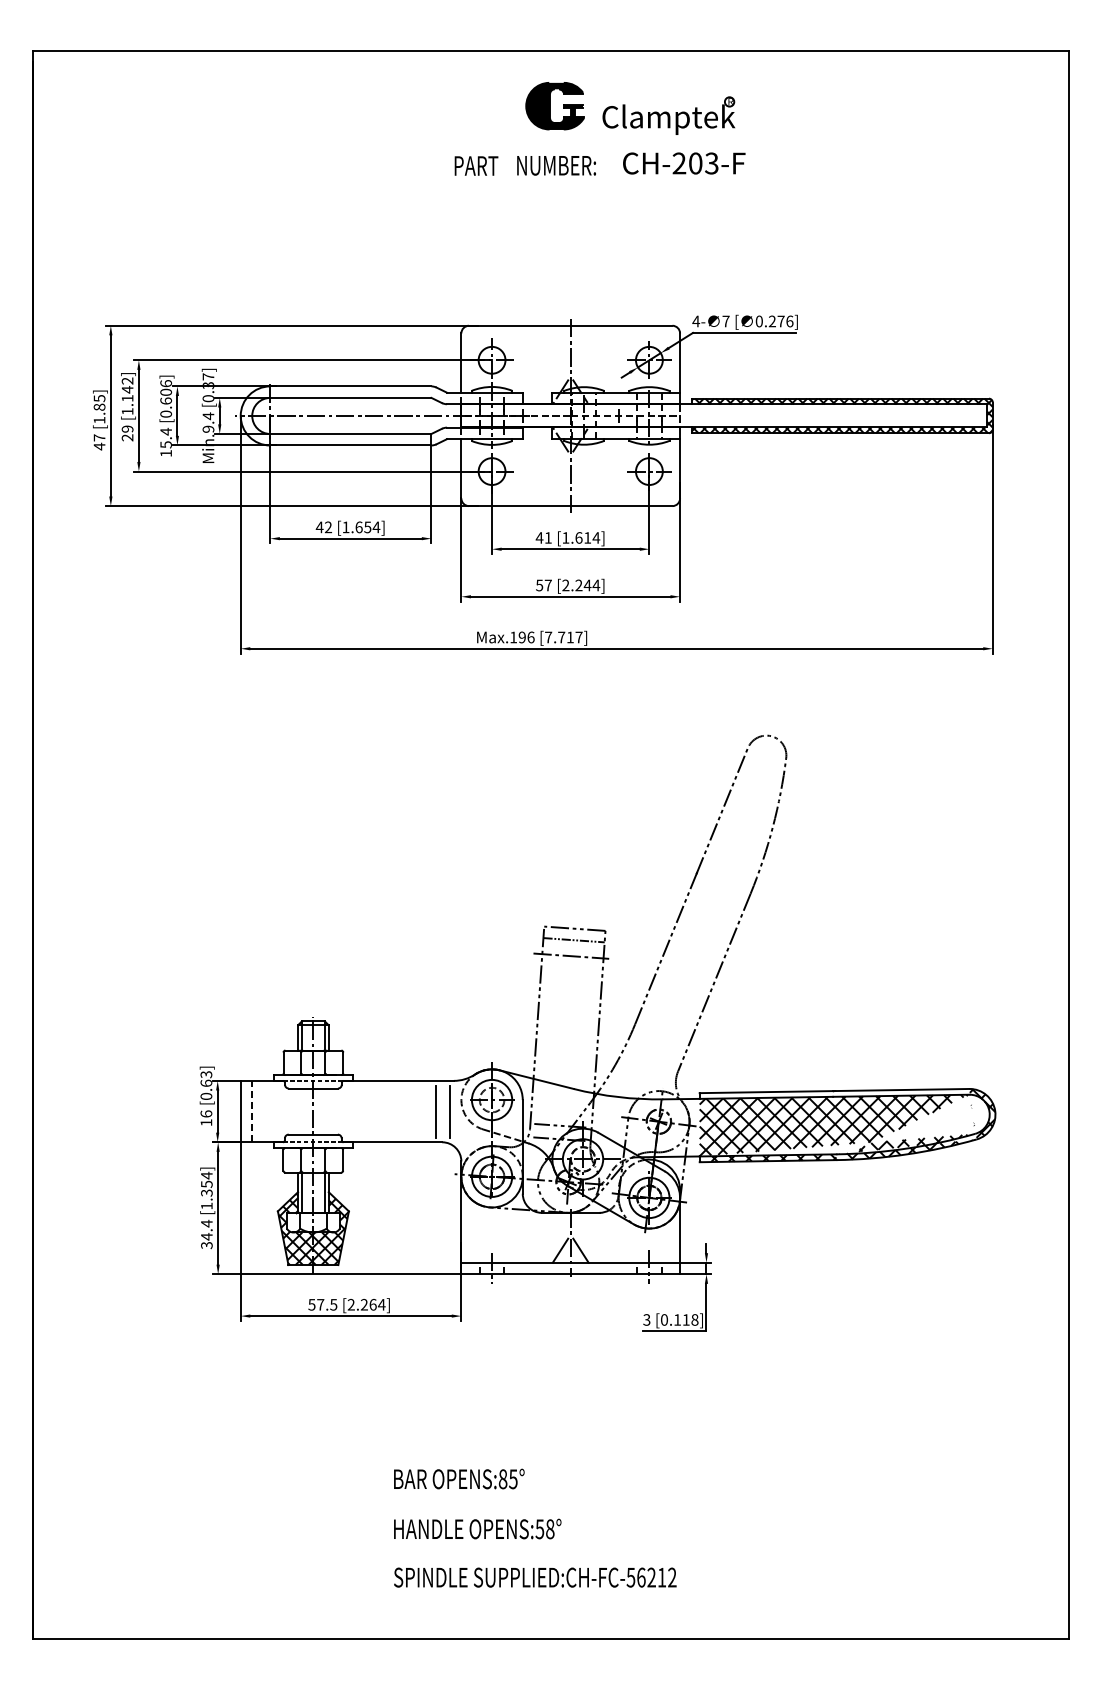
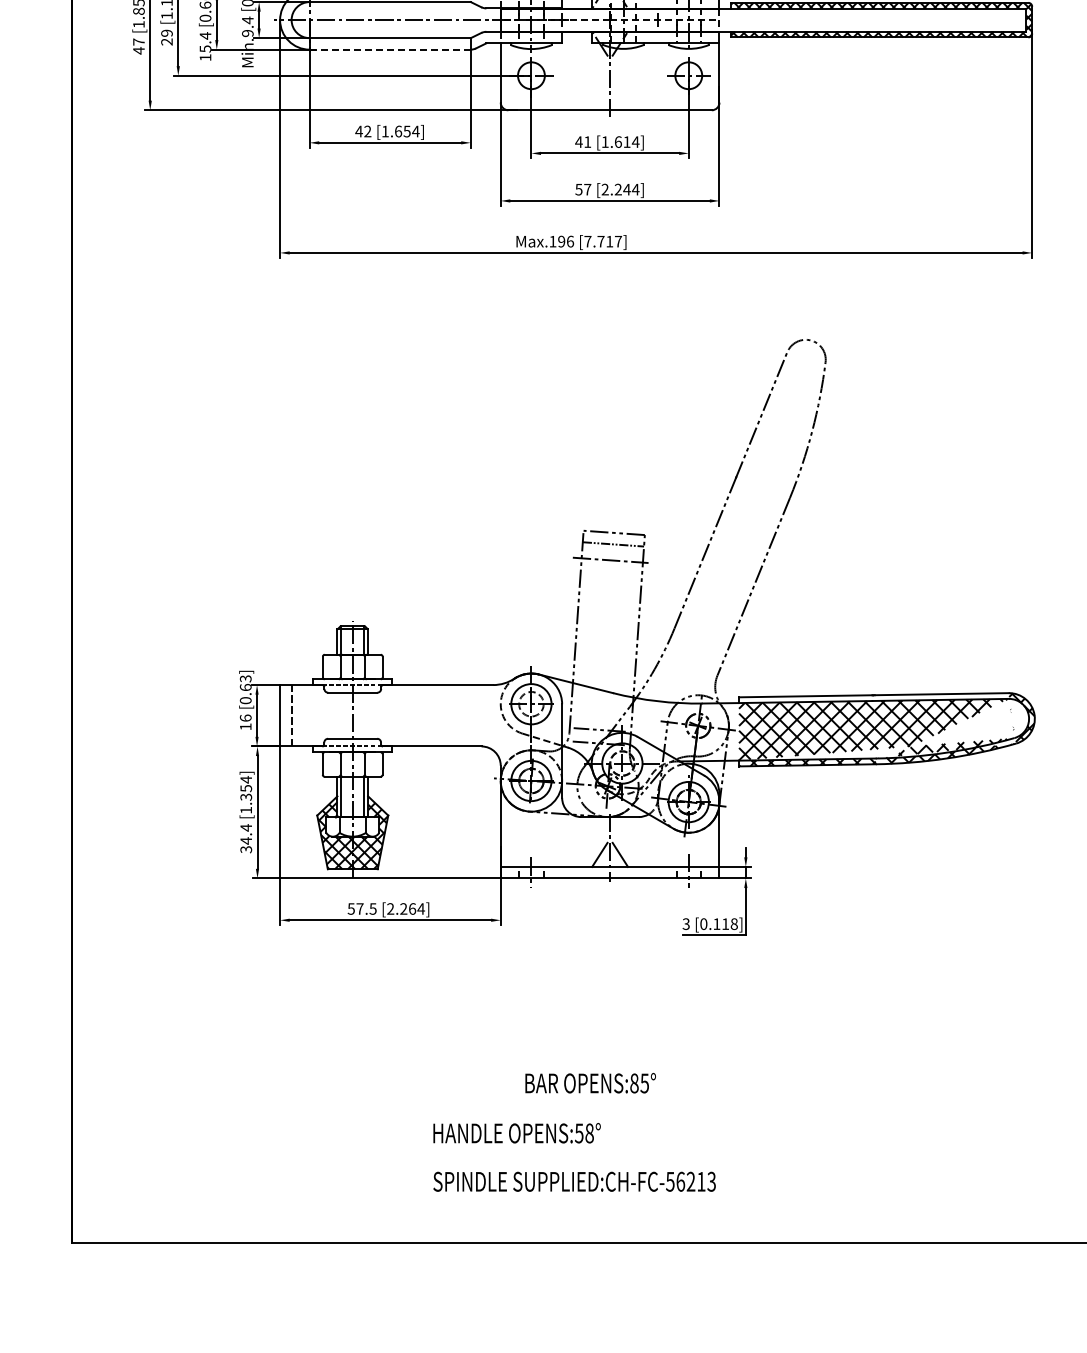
line: (350, 445) -> (389, 49), solid -> dashed
line: (436, 1112) -> (475, 716), removed
line: (449, 1112) -> (488, 716), removed
text: (459, 1478) -> (590, 1082), moved
text: (672, 1577) -> (711, 1181), SUPPLIED:CH-FC-56212 -> SUPPLIED:CH-FC-56213

